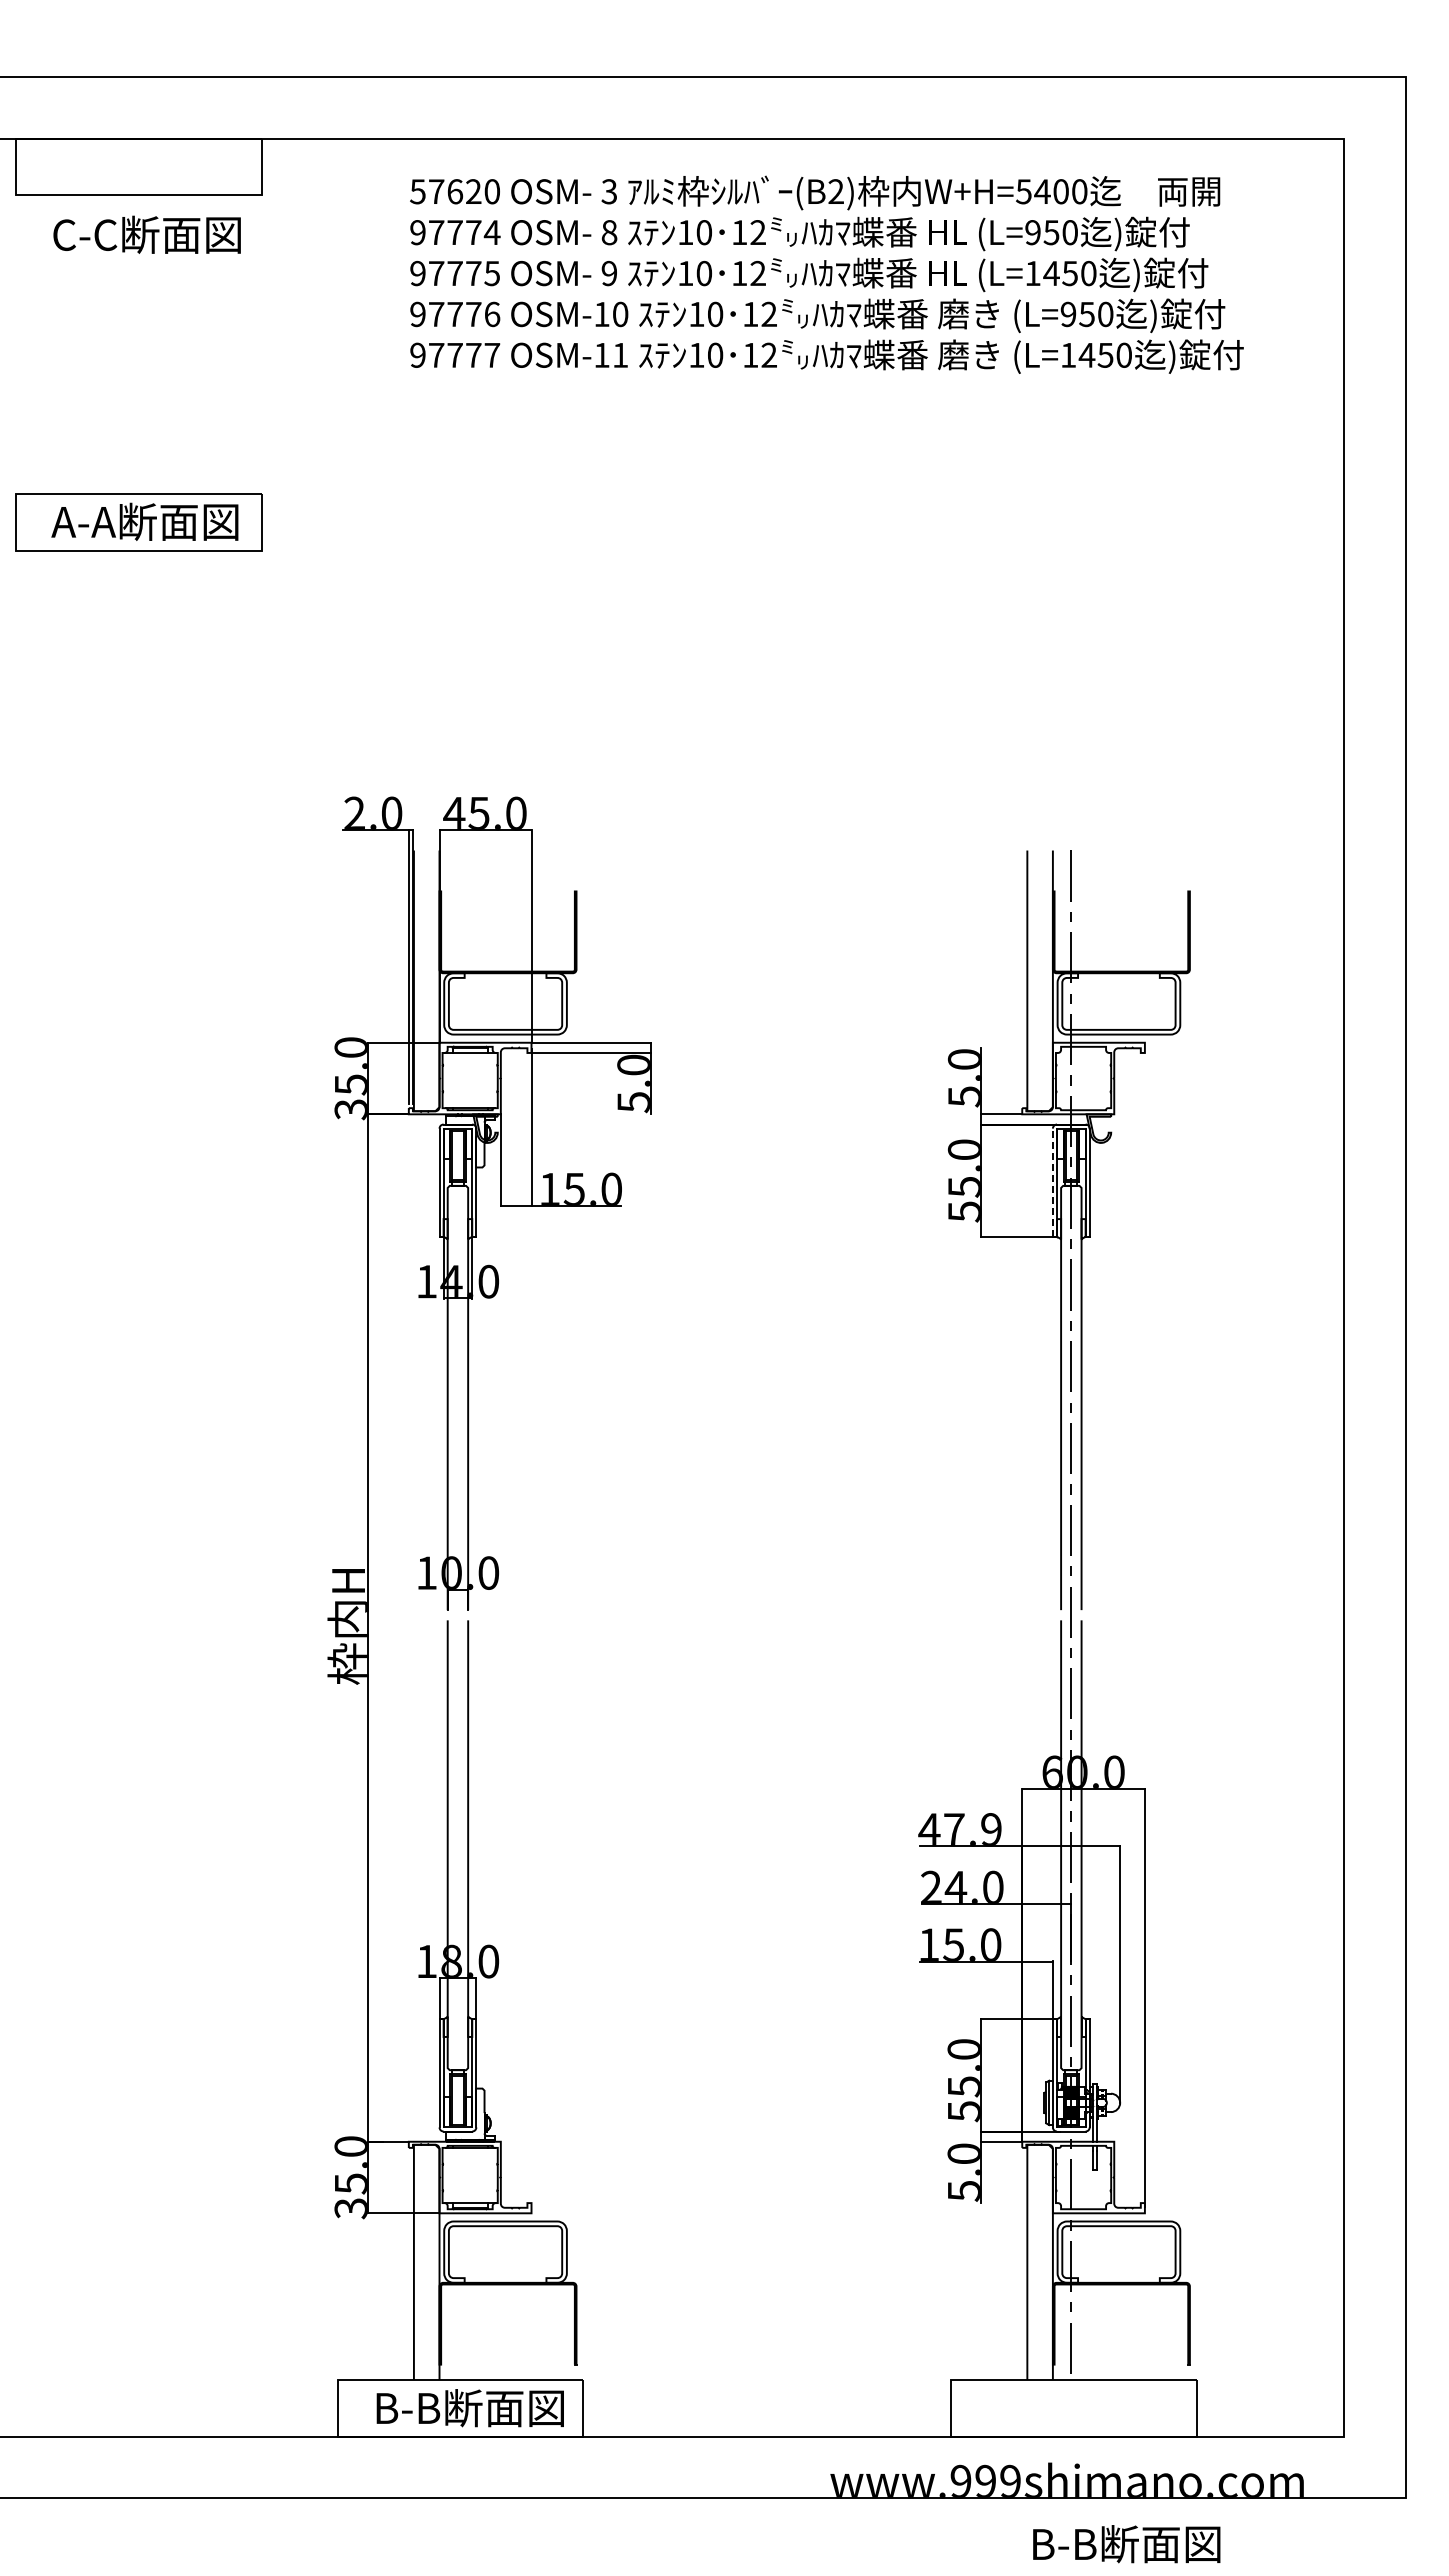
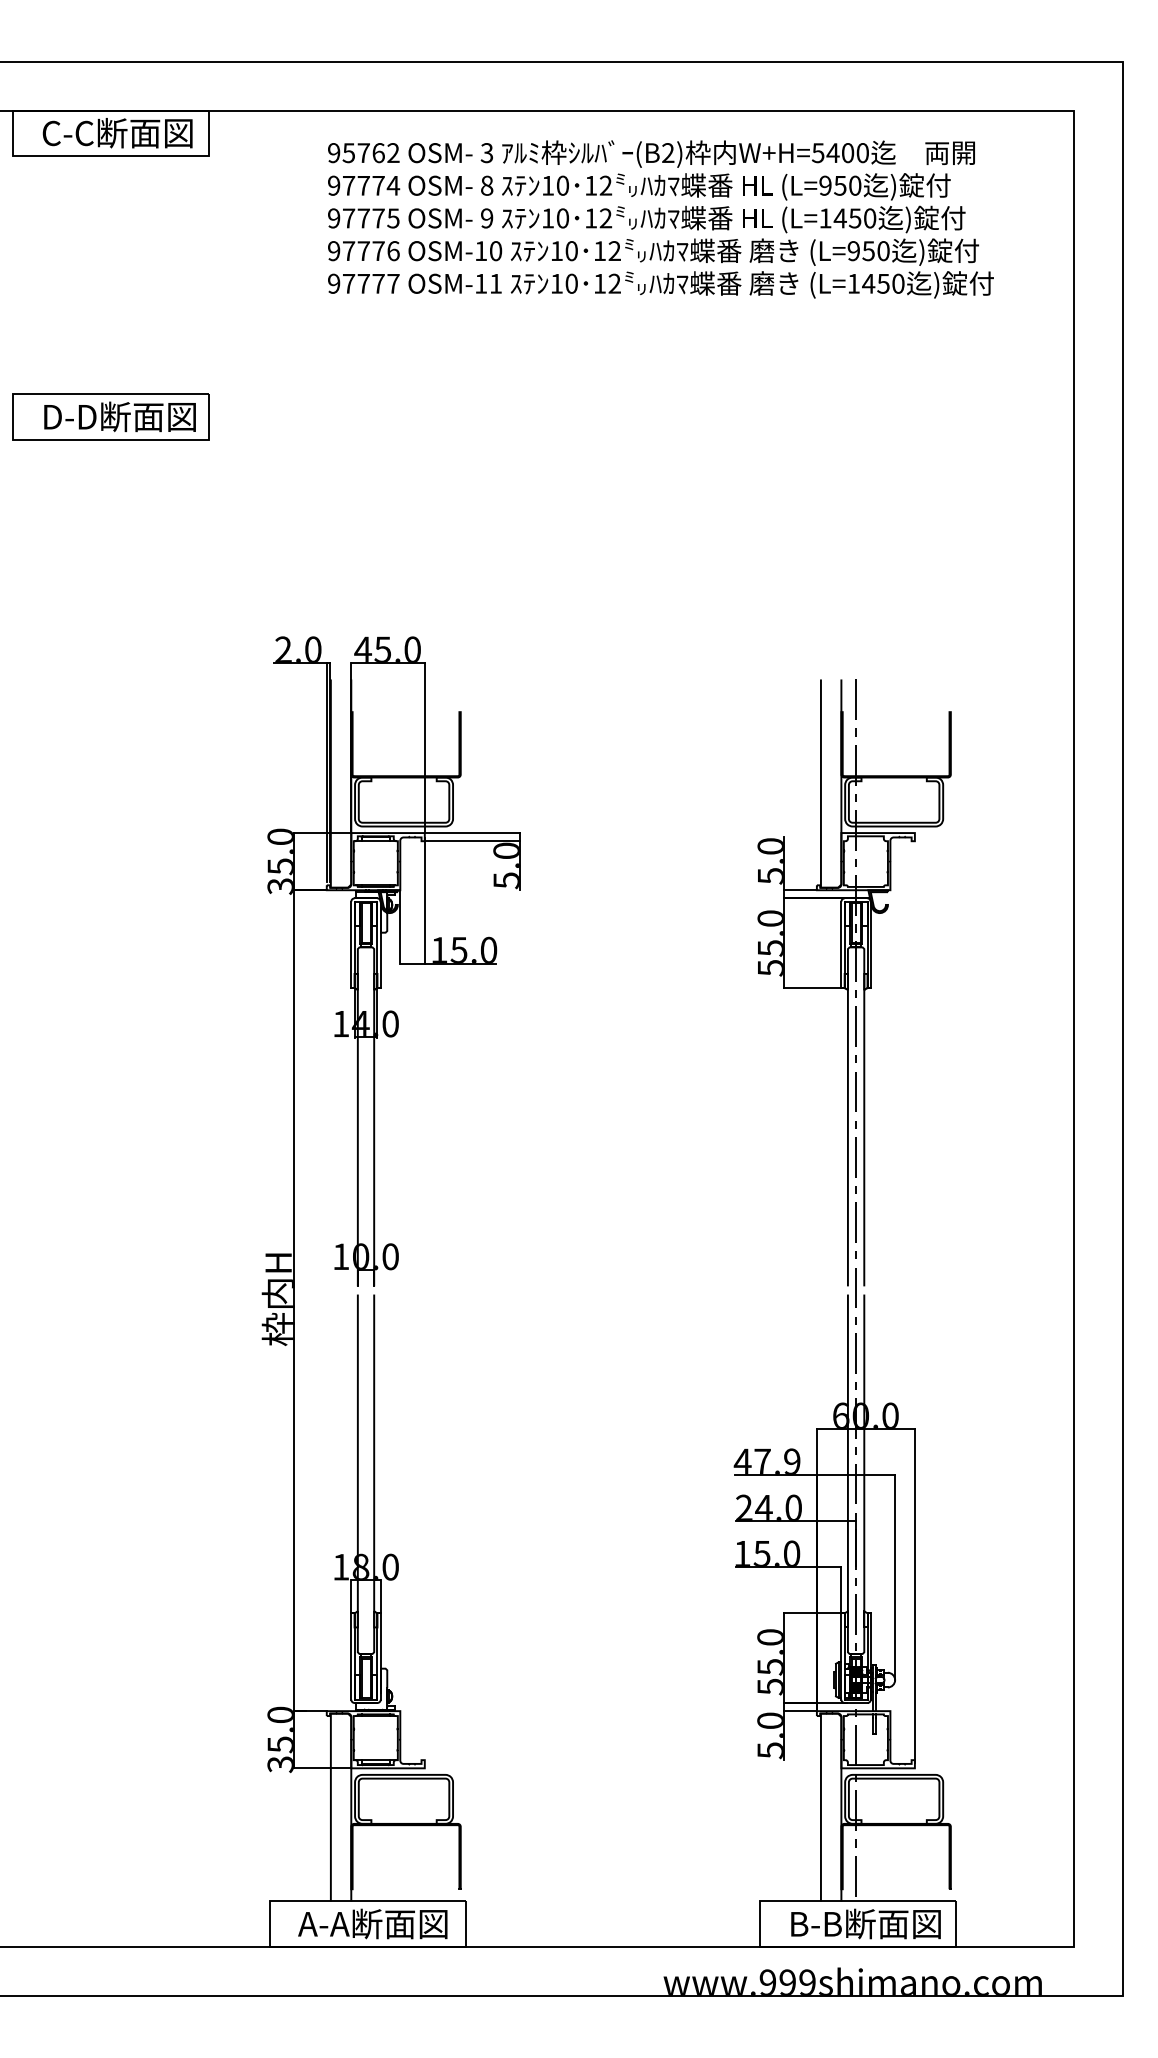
text: (454, 191) -> (363, 152), 57620 -> 95762
text: (146, 234) -> (117, 132), moved
text: (147, 521) -> (117, 416), A-A断面図 -> D-D断面図
line: (1052, 1182) -> (841, 944), dashed -> solid
text: (467, 2408) -> (373, 1924), B-B断面図 -> A-A断面図
text: (1126, 2544) -> (865, 1924), moved

